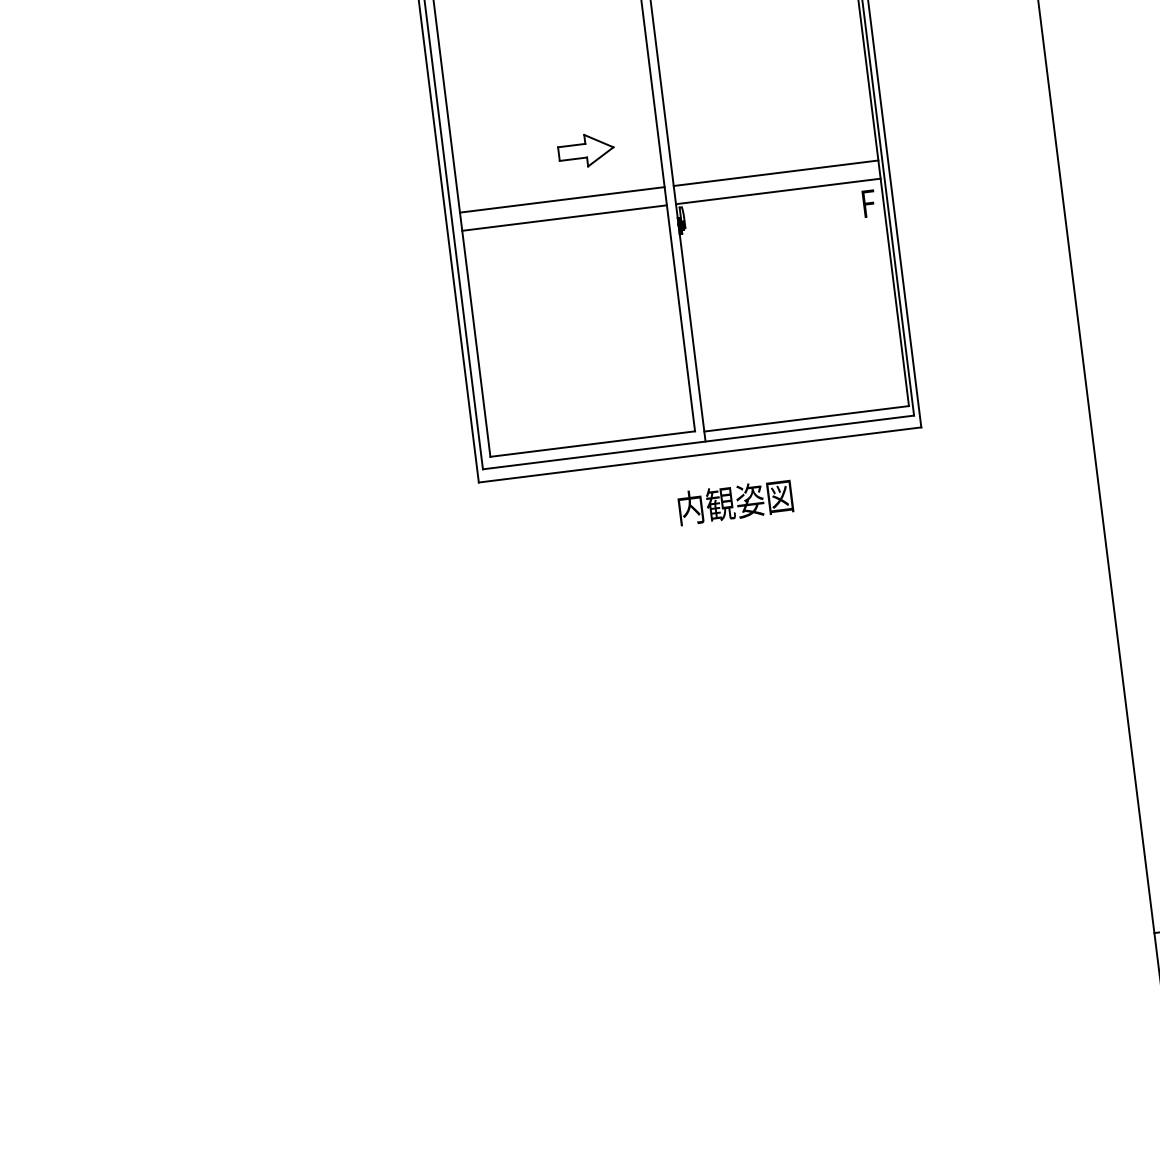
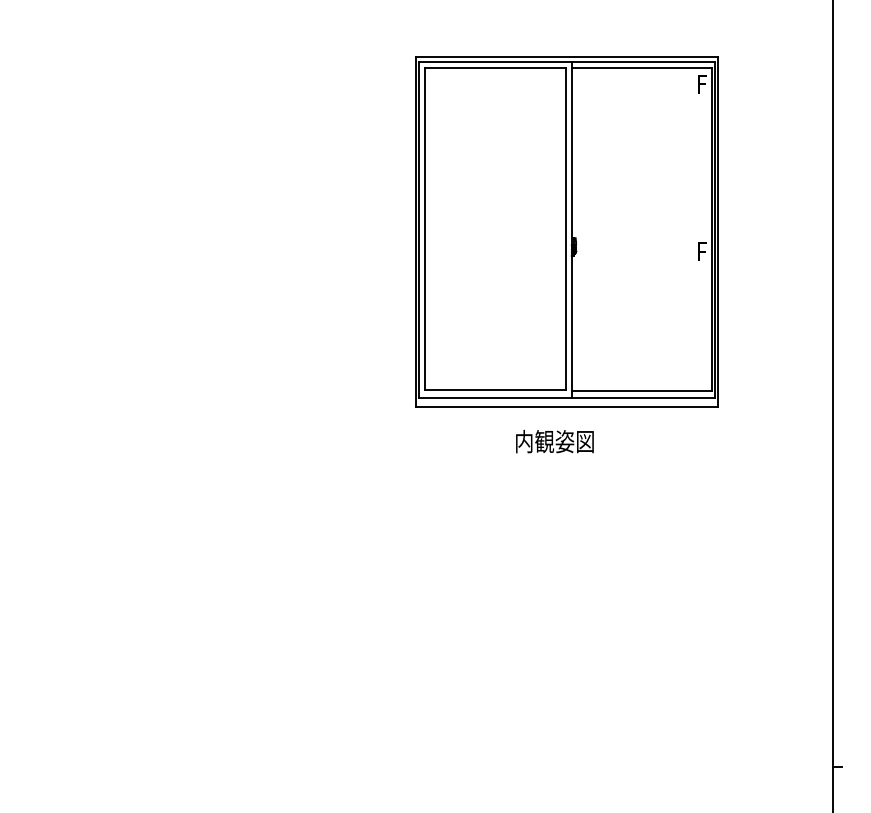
part: (585, 149) -> (515, 191), removed
line: (775, 173) -> (641, 223), removed
line: (777, 191) -> (641, 235), removed
line: (562, 200) -> (495, 223), removed
line: (564, 217) -> (495, 235), removed
text: (734, 502) -> (554, 441), moved

